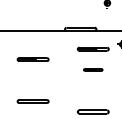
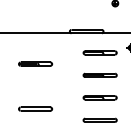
part: (92, 69) -> (99, 74), size x1.67
part: (92, 90) -> (99, 97), added

